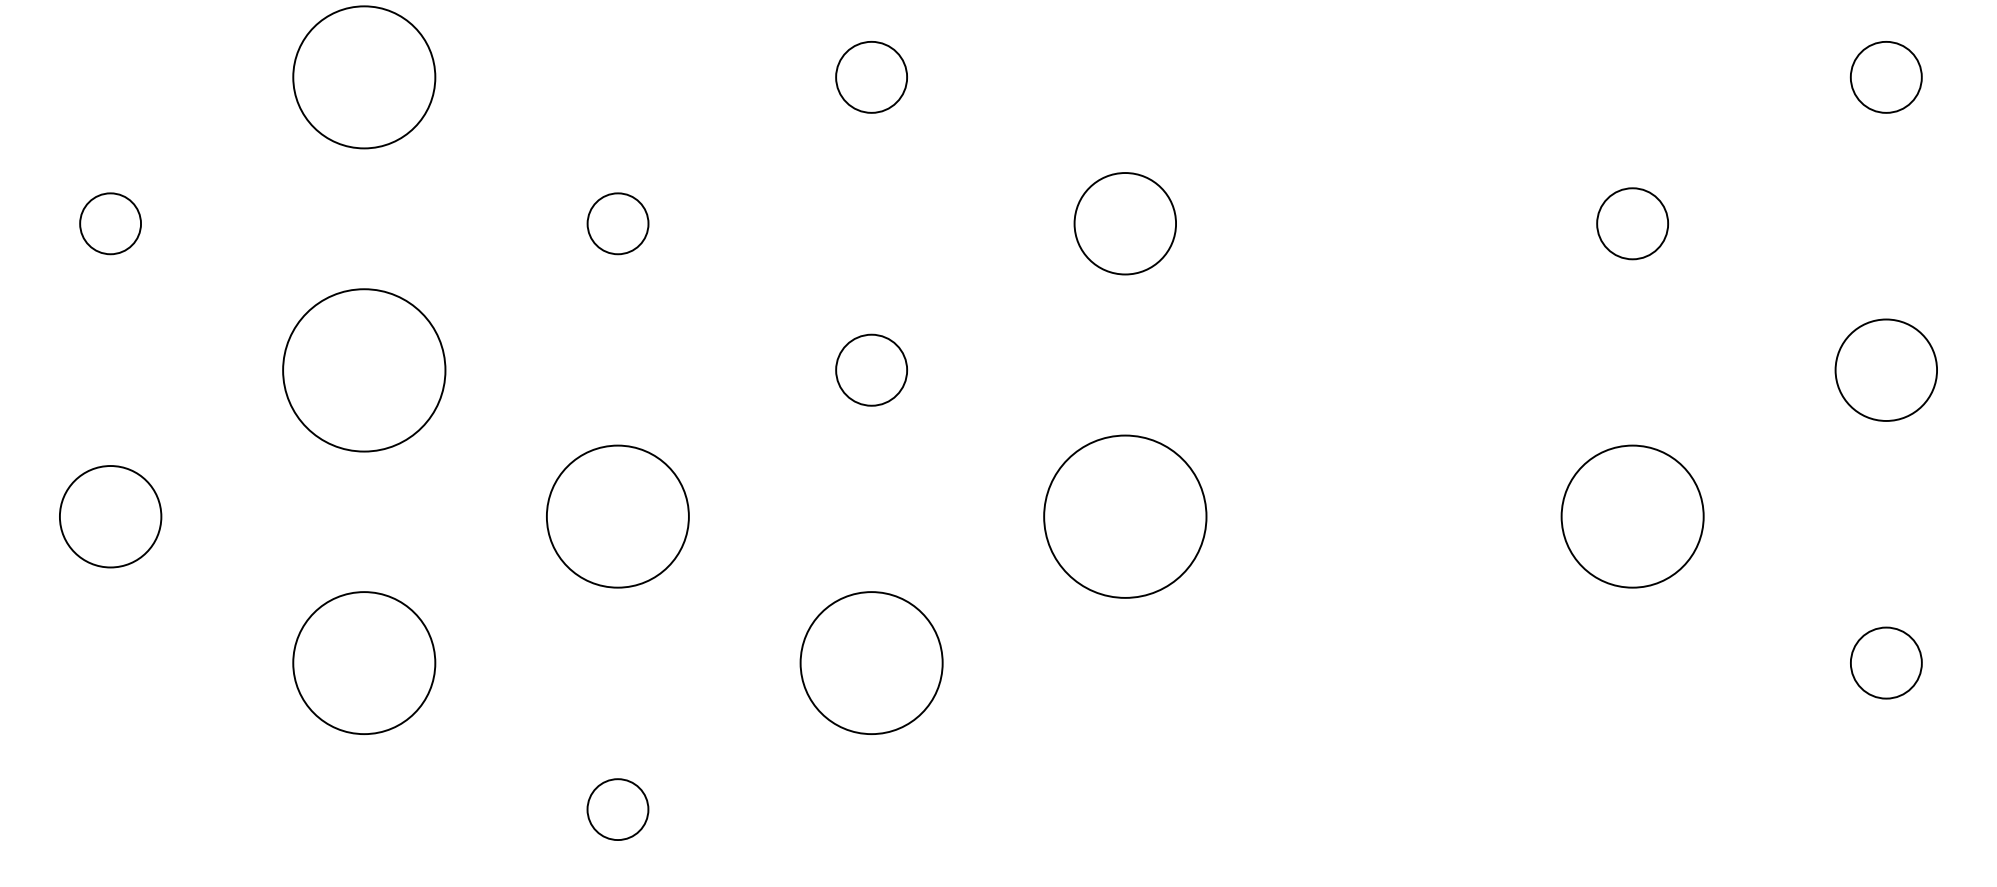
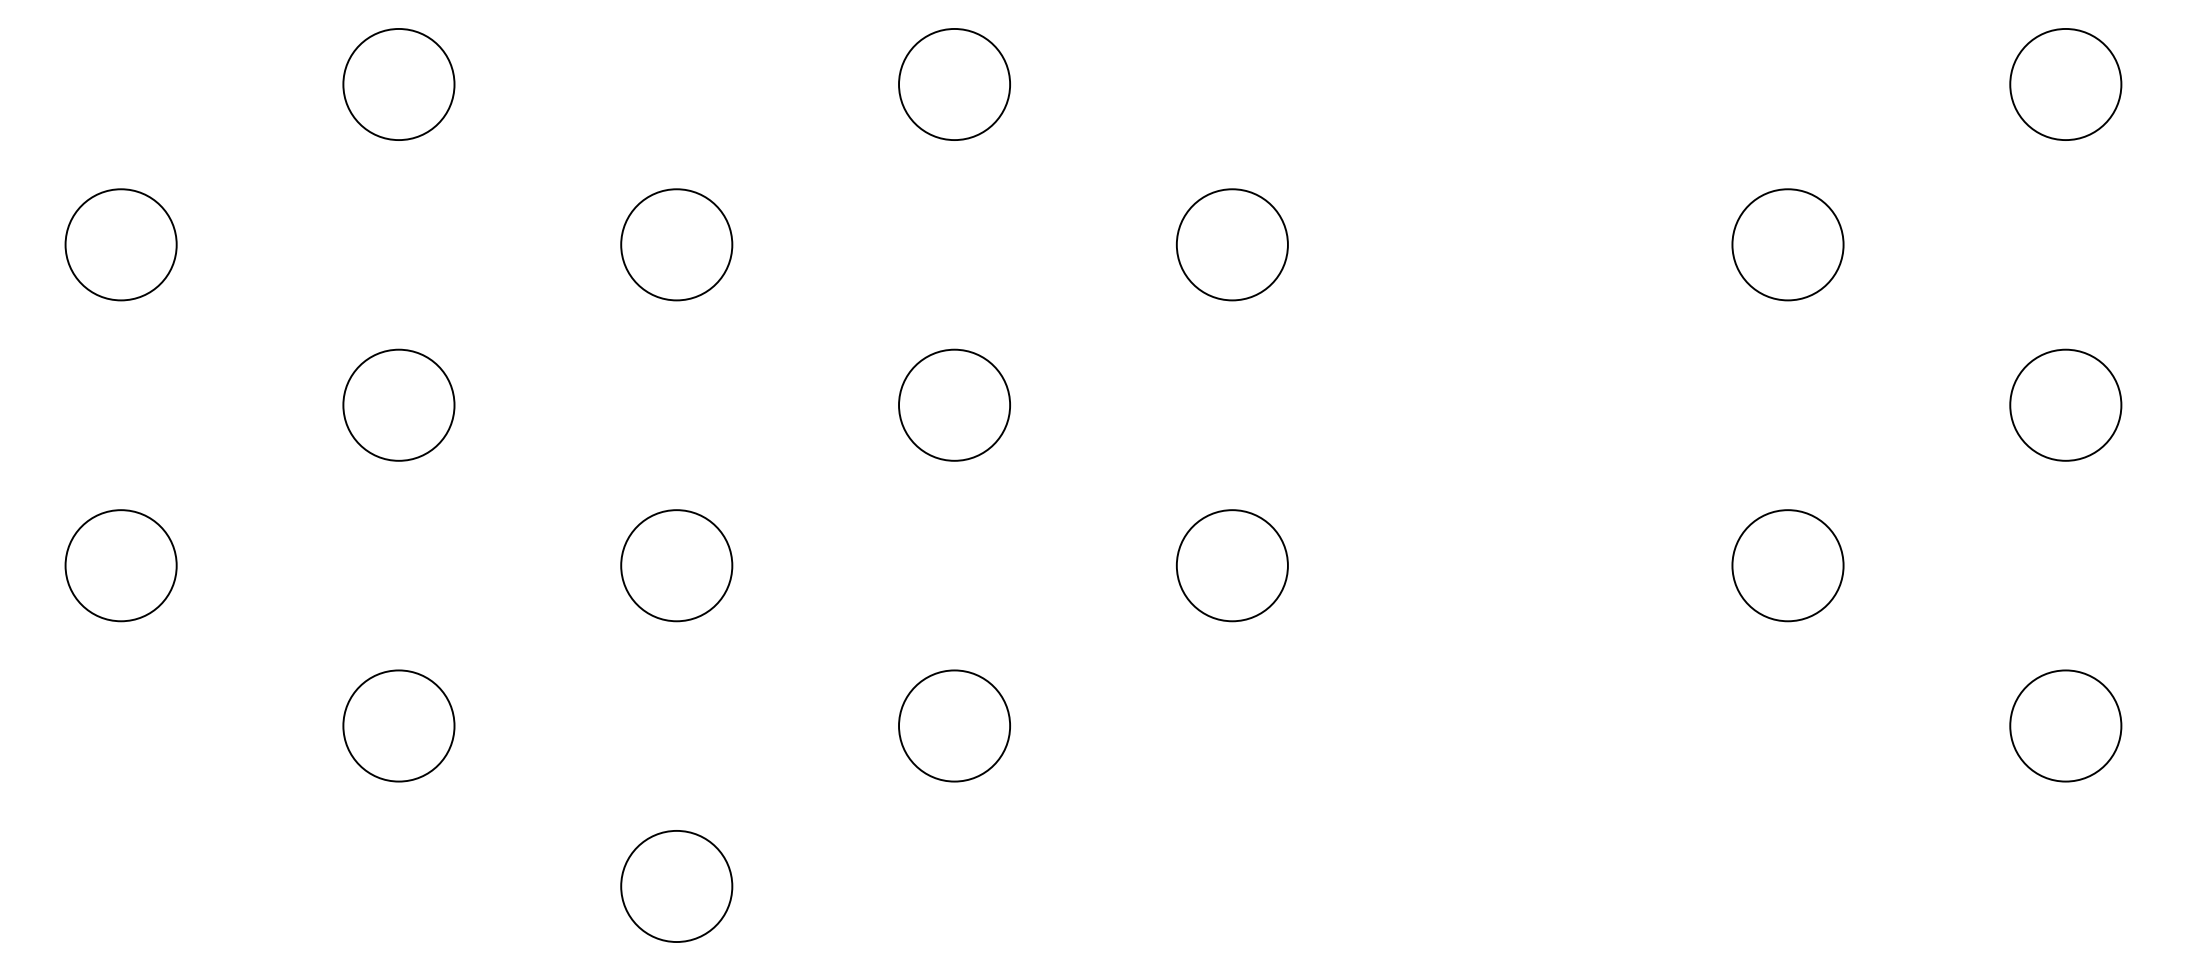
circle: (363, 77) -> (398, 84), size x0.71
circle: (871, 77) -> (954, 84), size x1.43
circle: (1886, 77) -> (2065, 84), size x1.43
circle: (110, 223) -> (120, 244), size x1.67
circle: (617, 223) -> (676, 244), size x1.67
circle: (1632, 223) -> (1787, 244), size x1.43
circle: (363, 369) -> (398, 404), size x0.62
circle: (871, 369) -> (954, 404), size x1.43
circle: (617, 516) -> (676, 565), size x0.71
circle: (1124, 516) -> (1231, 565), size x0.62
circle: (1632, 516) -> (1787, 565), size x0.71
circle: (363, 662) -> (398, 725), size x0.71
circle: (871, 662) -> (954, 725), size x0.71
circle: (1886, 662) -> (2065, 725), size x1.43
circle: (617, 809) -> (676, 886), size x1.67

